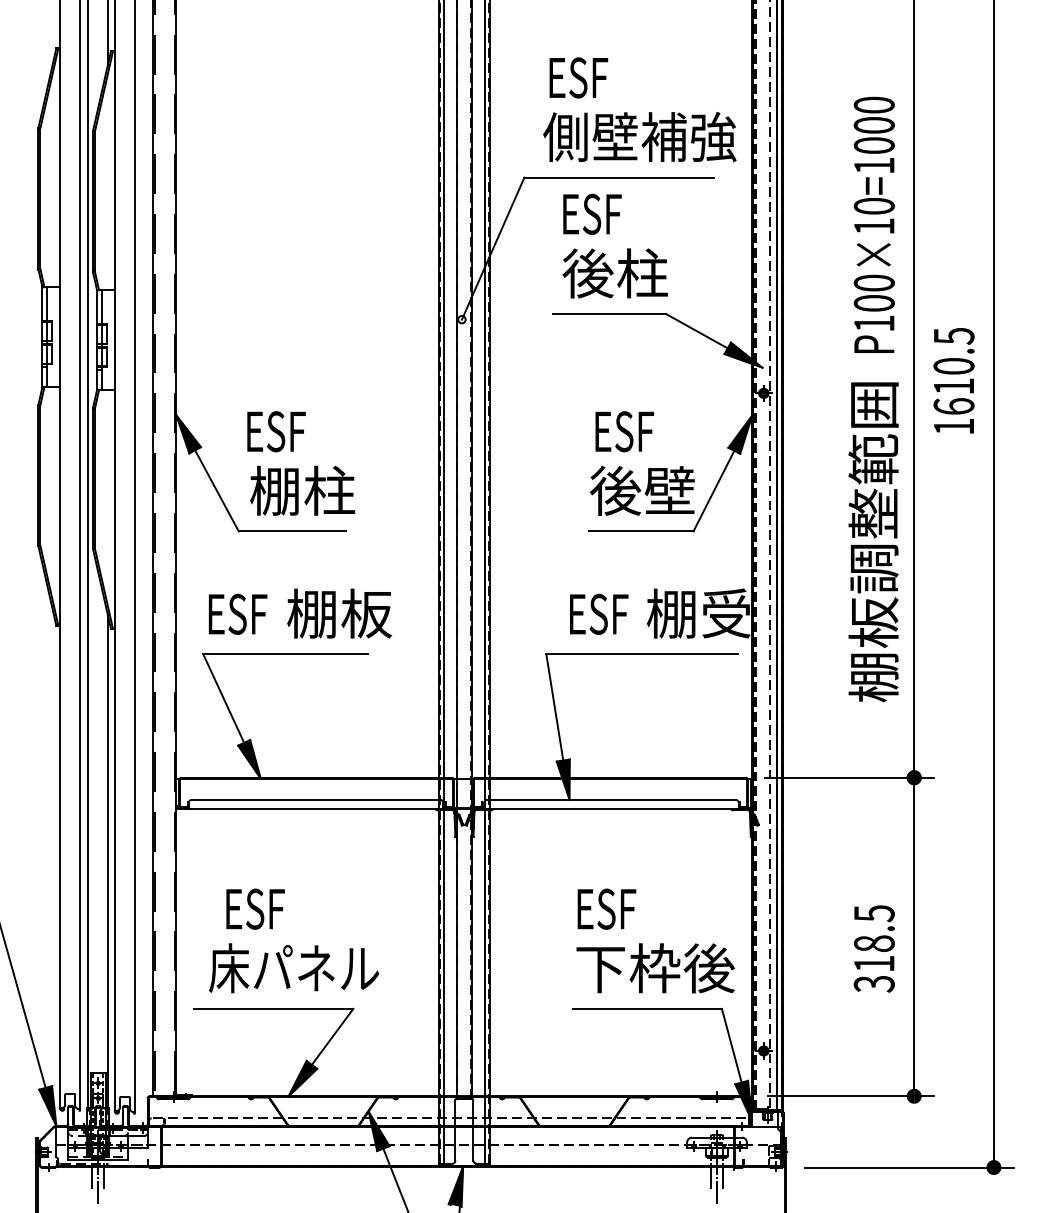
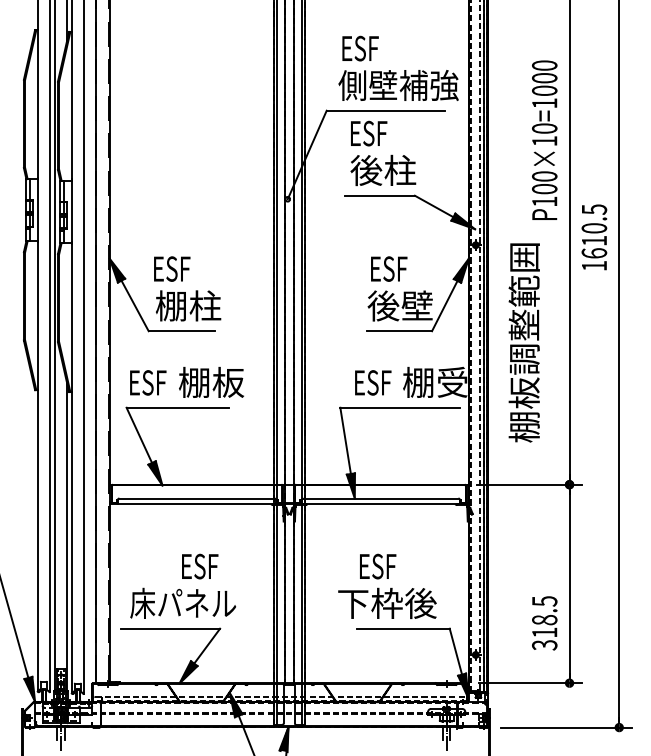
text: (872, 541) -> (523, 342), moved
text: (256, 909) -> (200, 566), moved
text: (873, 949) -> (544, 623), moved
text: (655, 966) -> (387, 602), moved

